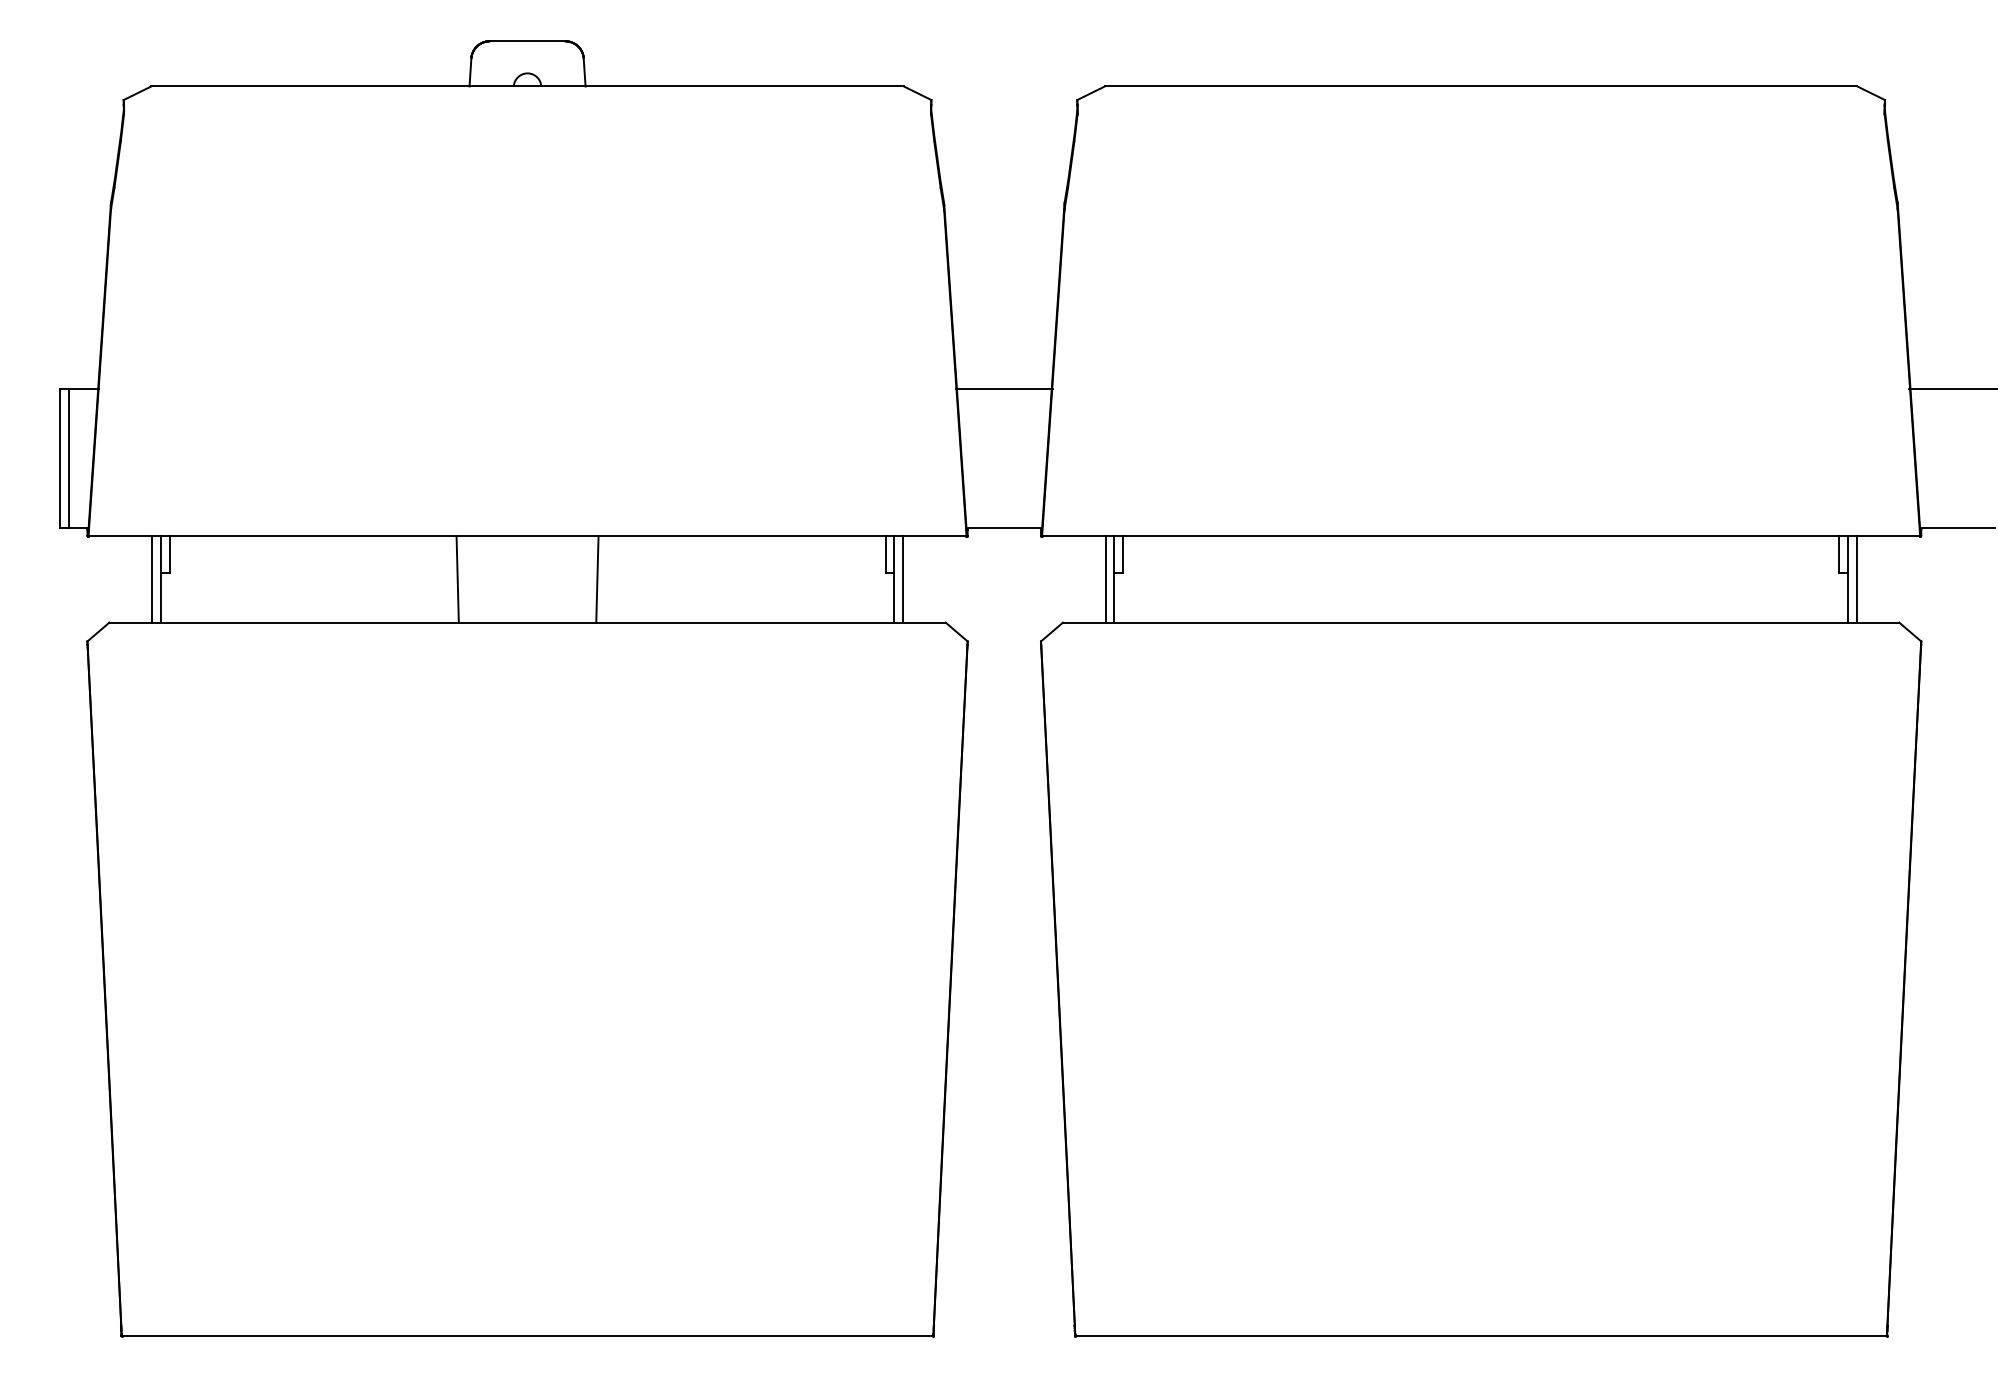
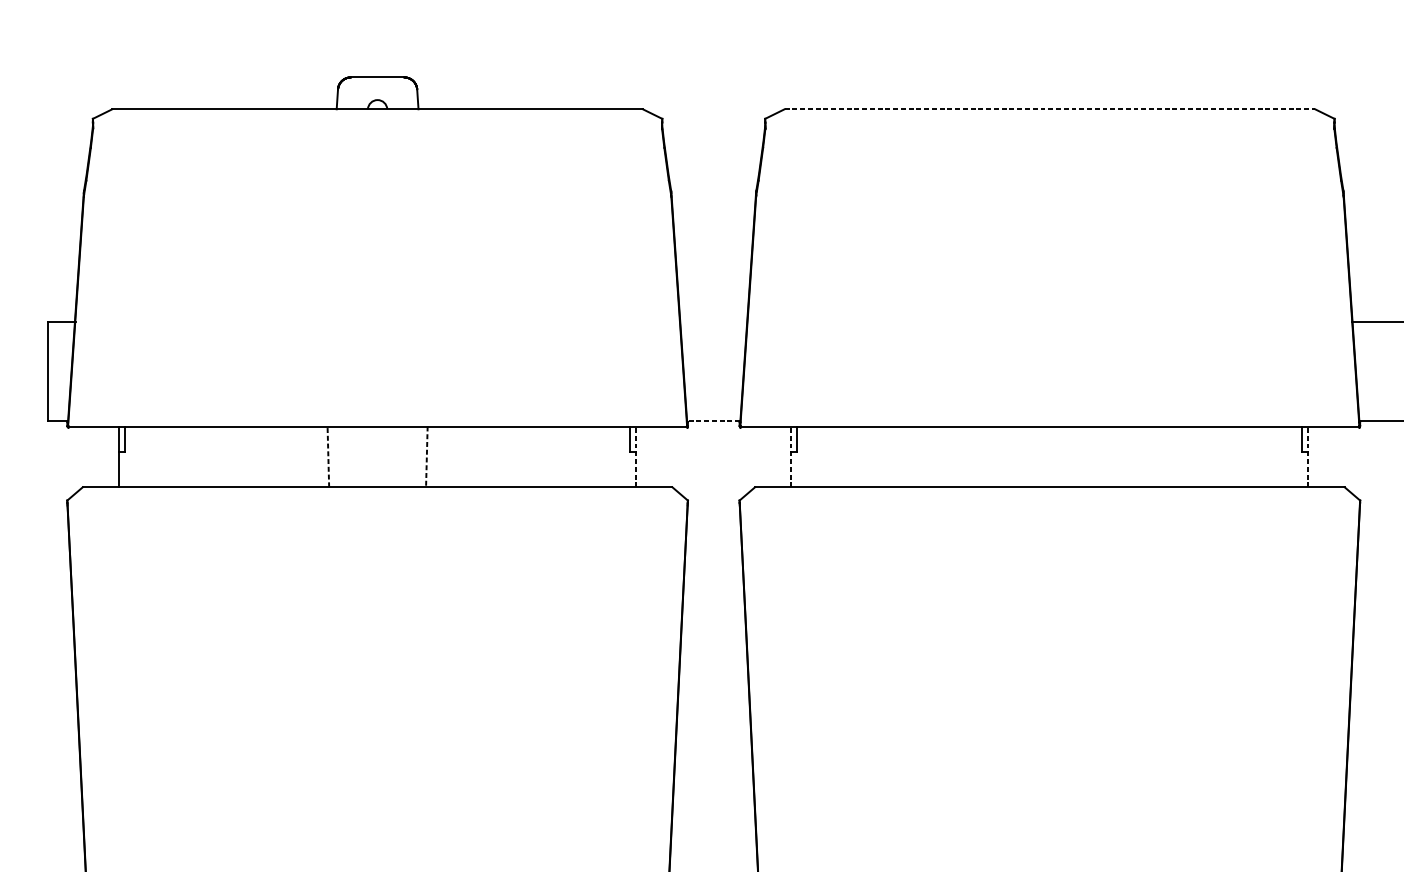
line: (1481, 86) -> (1050, 109), solid -> dashed
line: (1004, 388) -> (713, 322), removed
line: (69, 458) -> (54, 371), removed
line: (1003, 528) -> (713, 420), solid -> dashed
line: (152, 579) -> (113, 456), removed
line: (457, 579) -> (328, 456), solid -> dashed
line: (894, 579) -> (636, 456), solid -> dashed
line: (903, 579) -> (642, 456), removed
line: (1105, 579) -> (785, 456), removed
line: (1114, 579) -> (791, 456), solid -> dashed
line: (1847, 579) -> (1308, 456), solid -> dashed
line: (1856, 579) -> (1314, 456), removed
line: (597, 580) -> (426, 457), solid -> dashed

